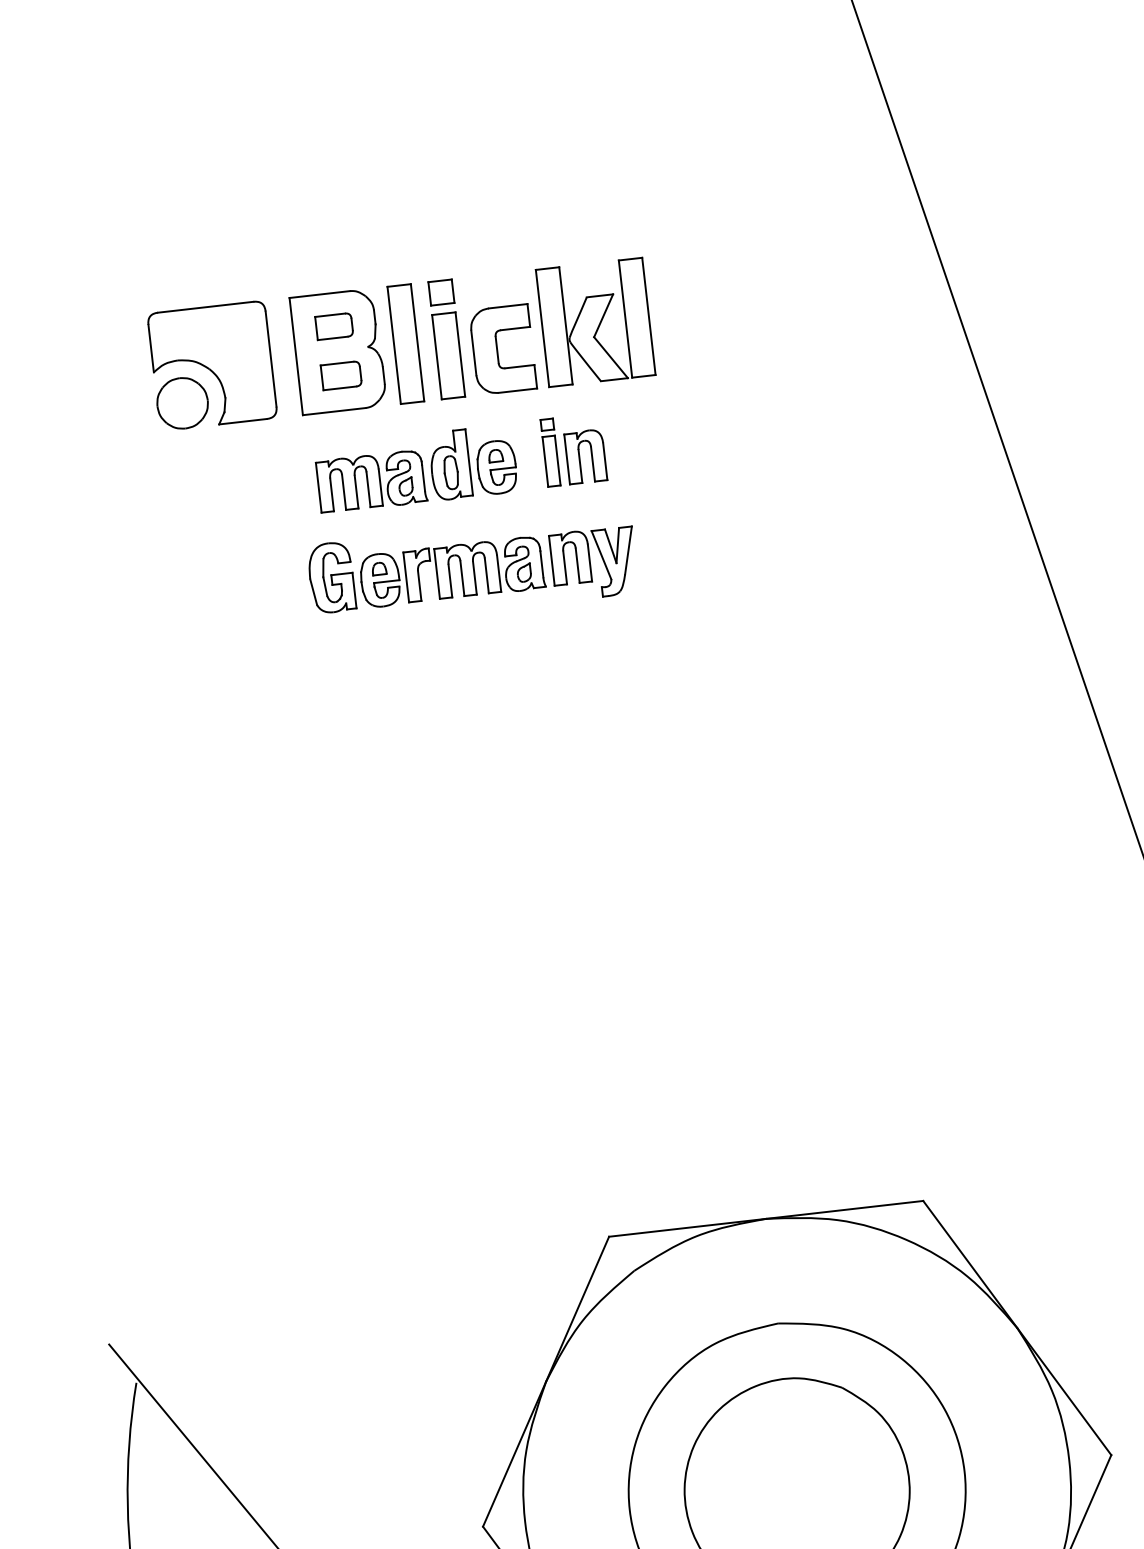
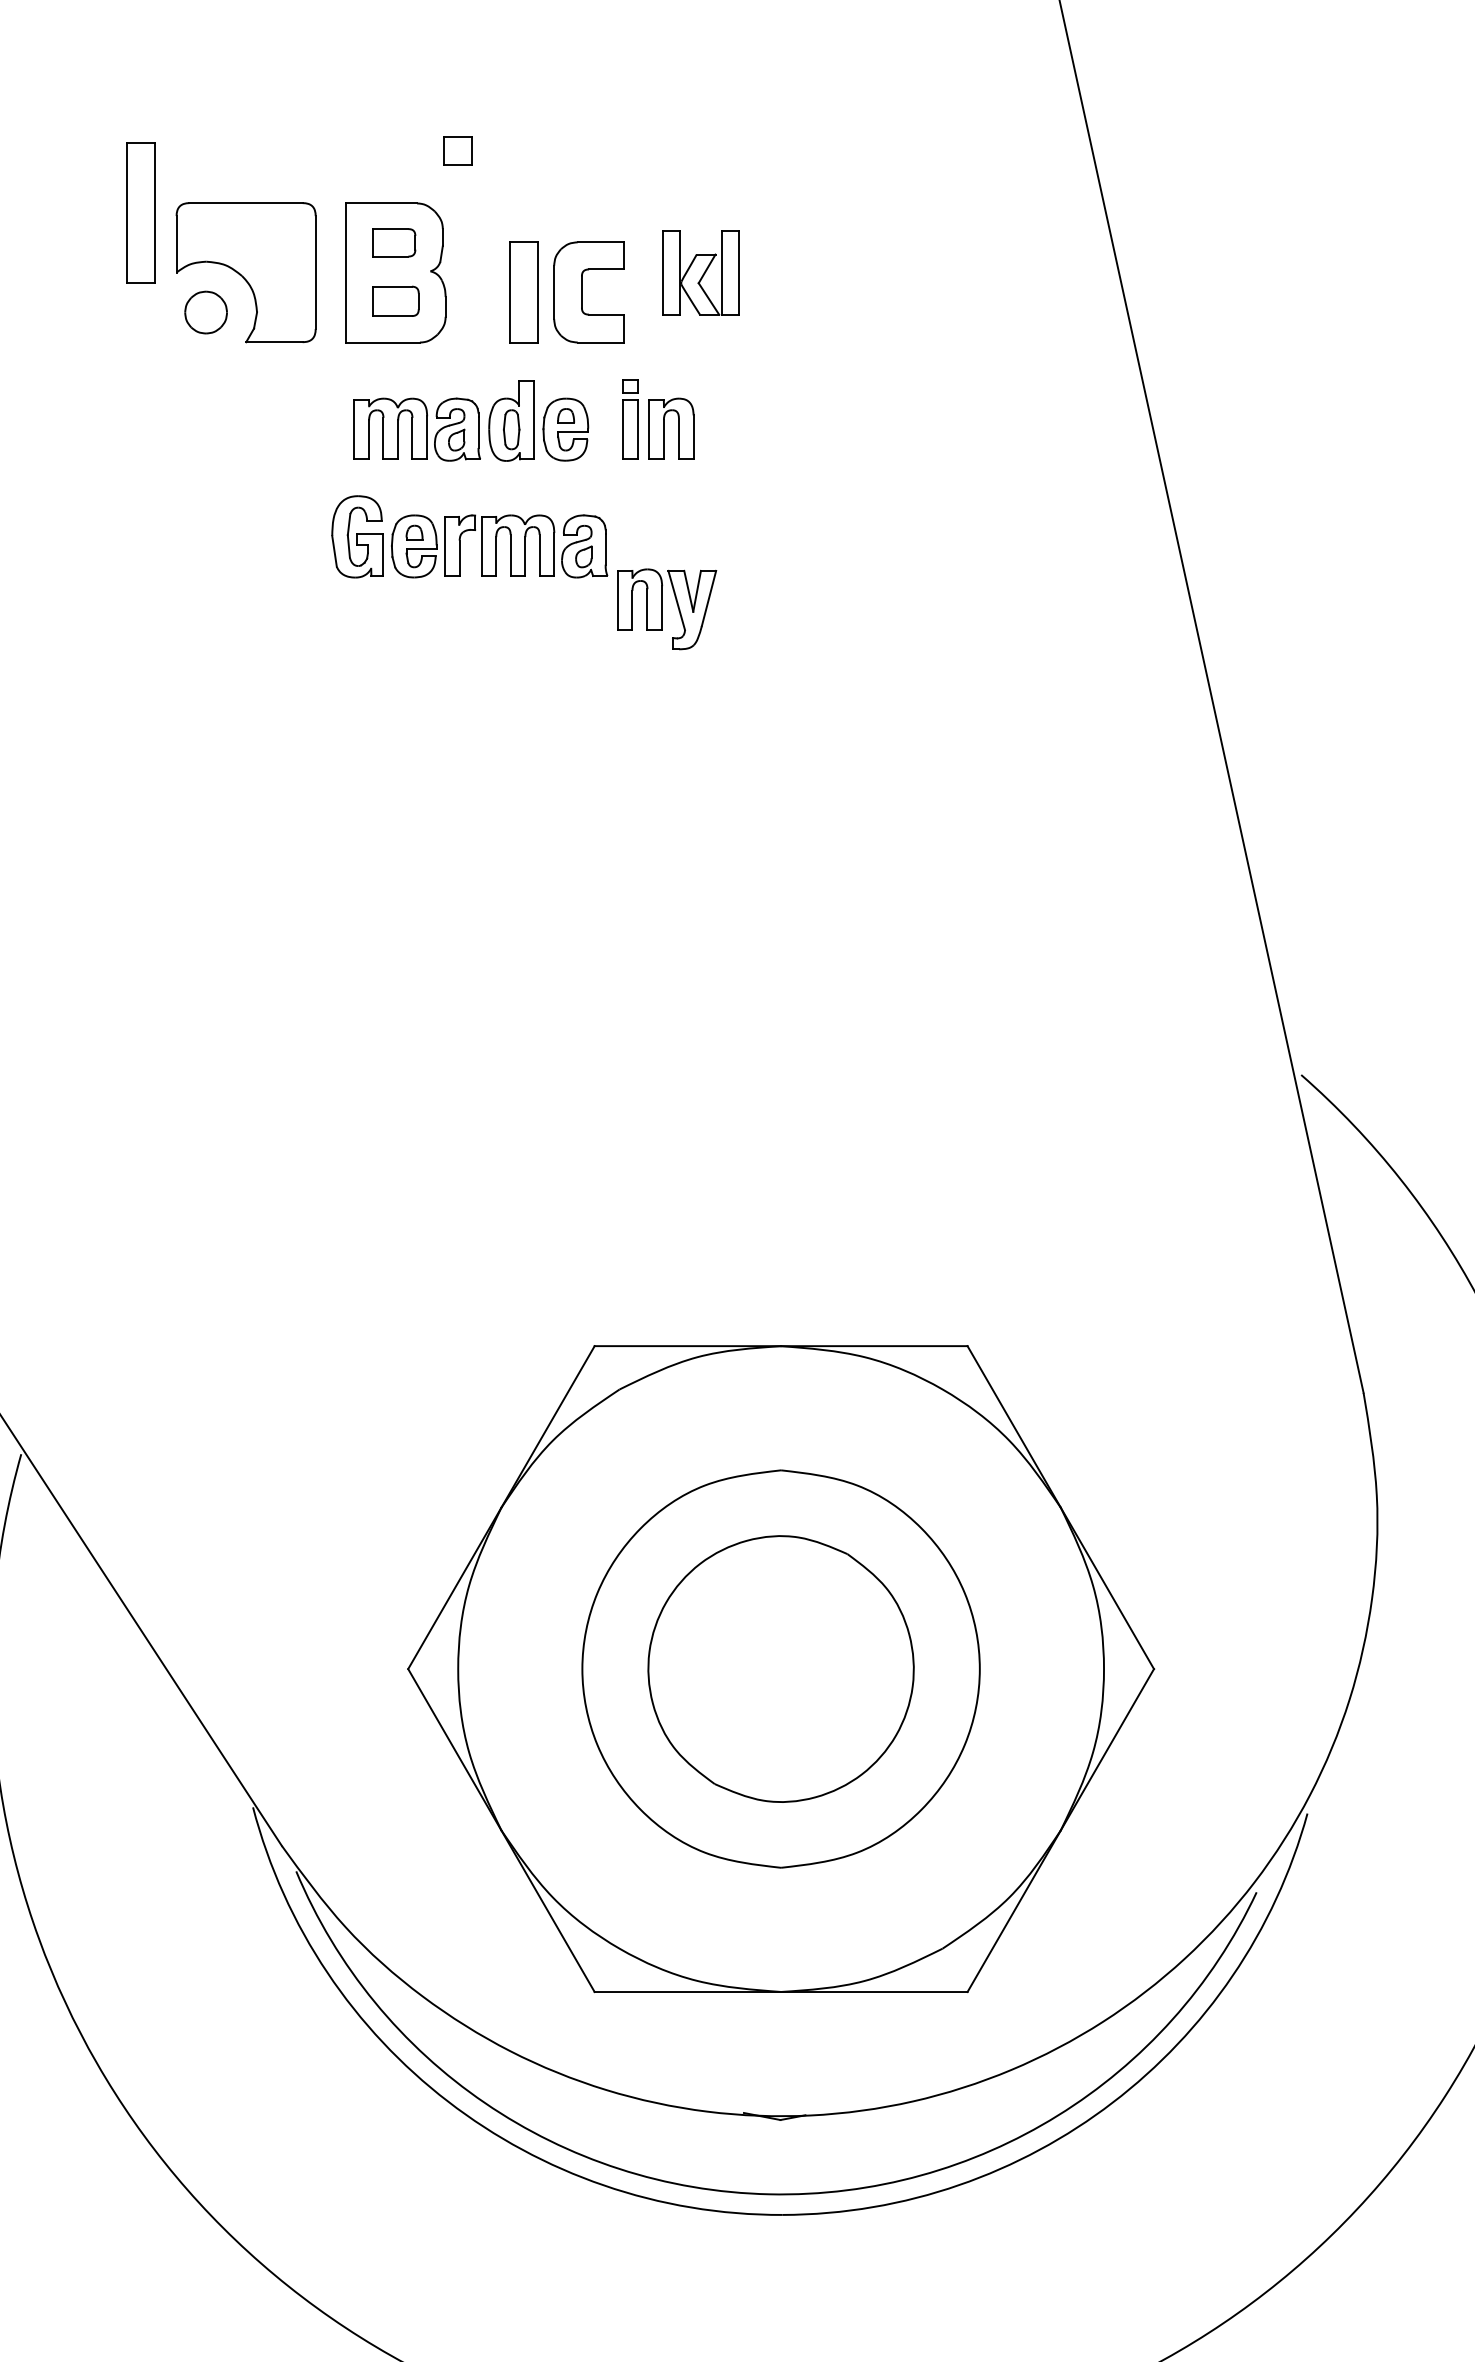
part: (440, 291) -> (457, 150), moved
part: (595, 322) -> (700, 272), size x0.6
part: (405, 343) -> (140, 212), moved
part: (182, 403) -> (205, 312), size x0.7
part: (594, 563) -> (667, 609), moved

